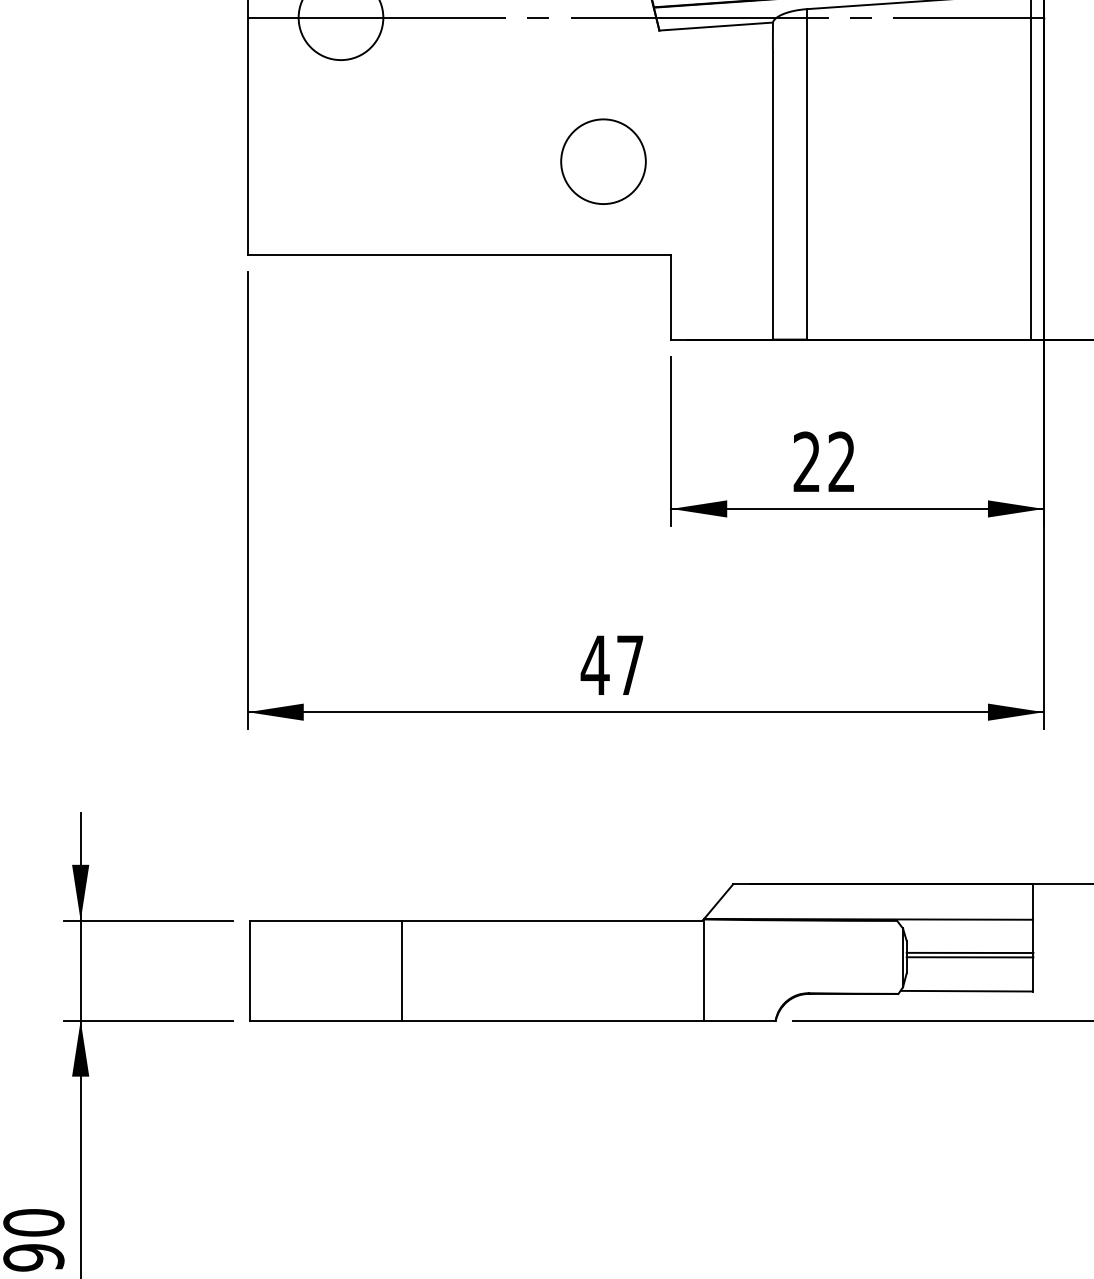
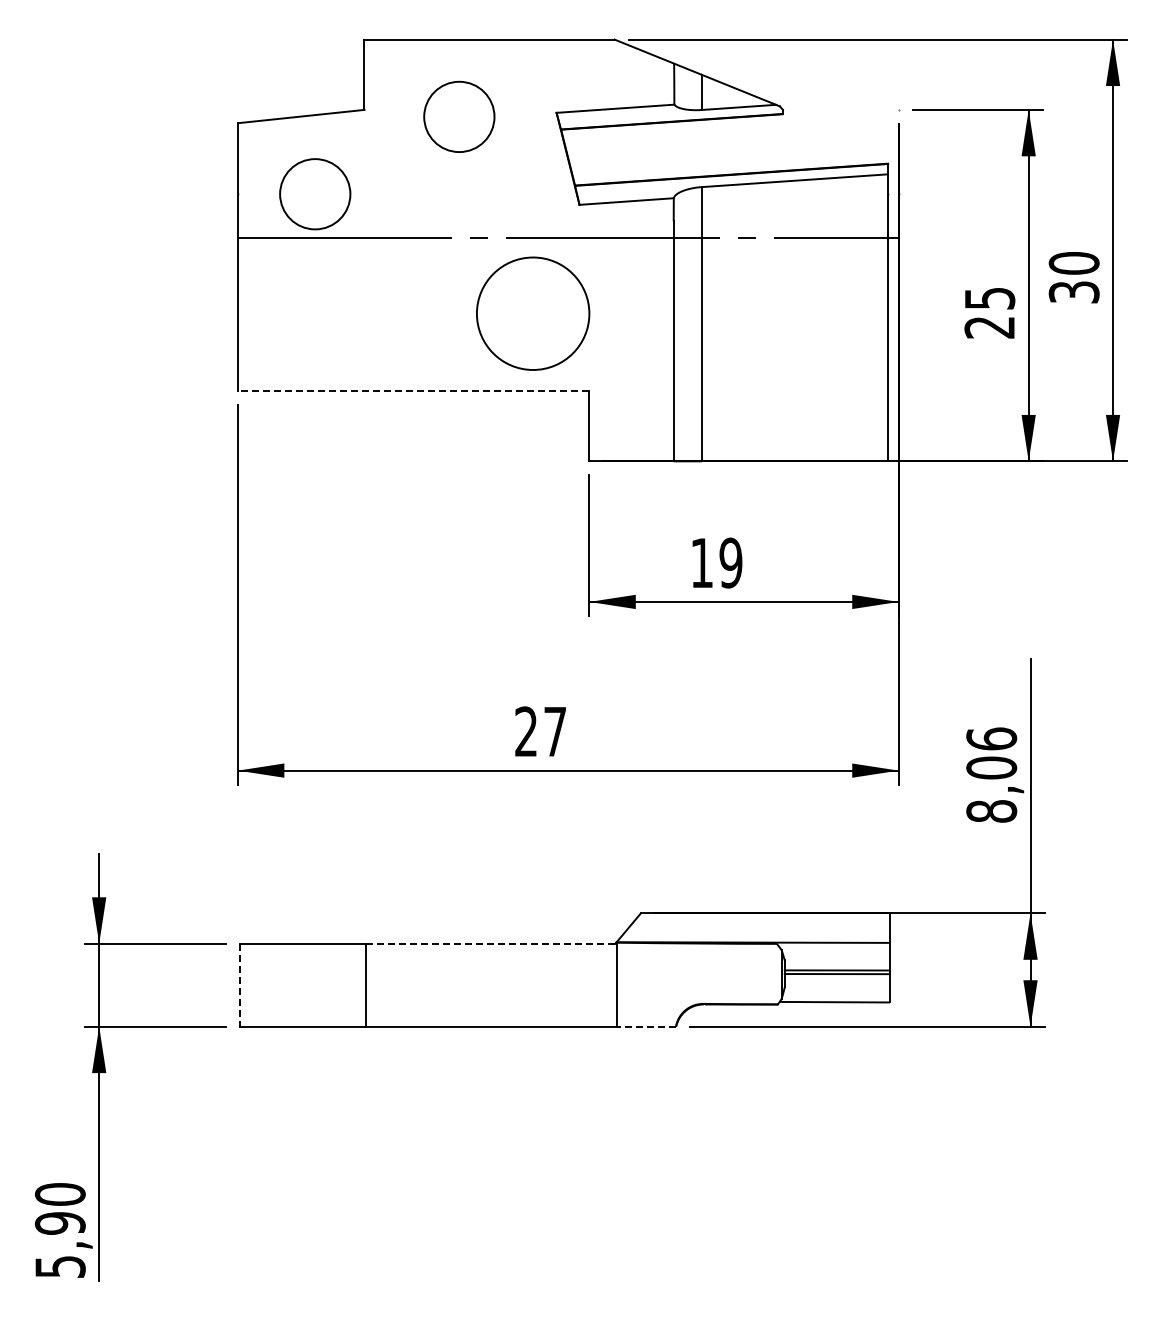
line: (644, 18) -> (567, 238), moved
circle: (603, 161) -> (533, 313), size x1.6
line: (459, 255) -> (413, 391), solid -> dashed
text: (824, 461) -> (716, 562), 22 -> 19
text: (595, 665) -> (526, 731), 47 -> 27
line: (552, 920) -> (490, 943), solid -> dashed
line: (249, 971) -> (239, 985), solid -> dashed
line: (740, 1020) -> (646, 1026), solid -> dashed

